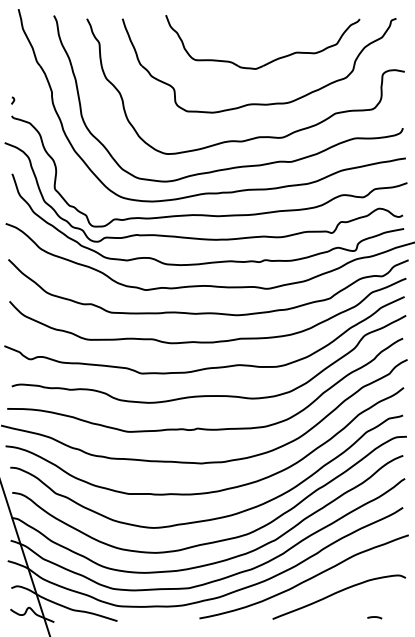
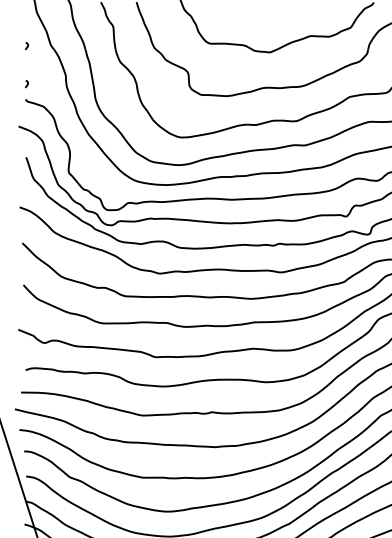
curve: (13, 62) -> (27, 45), added

